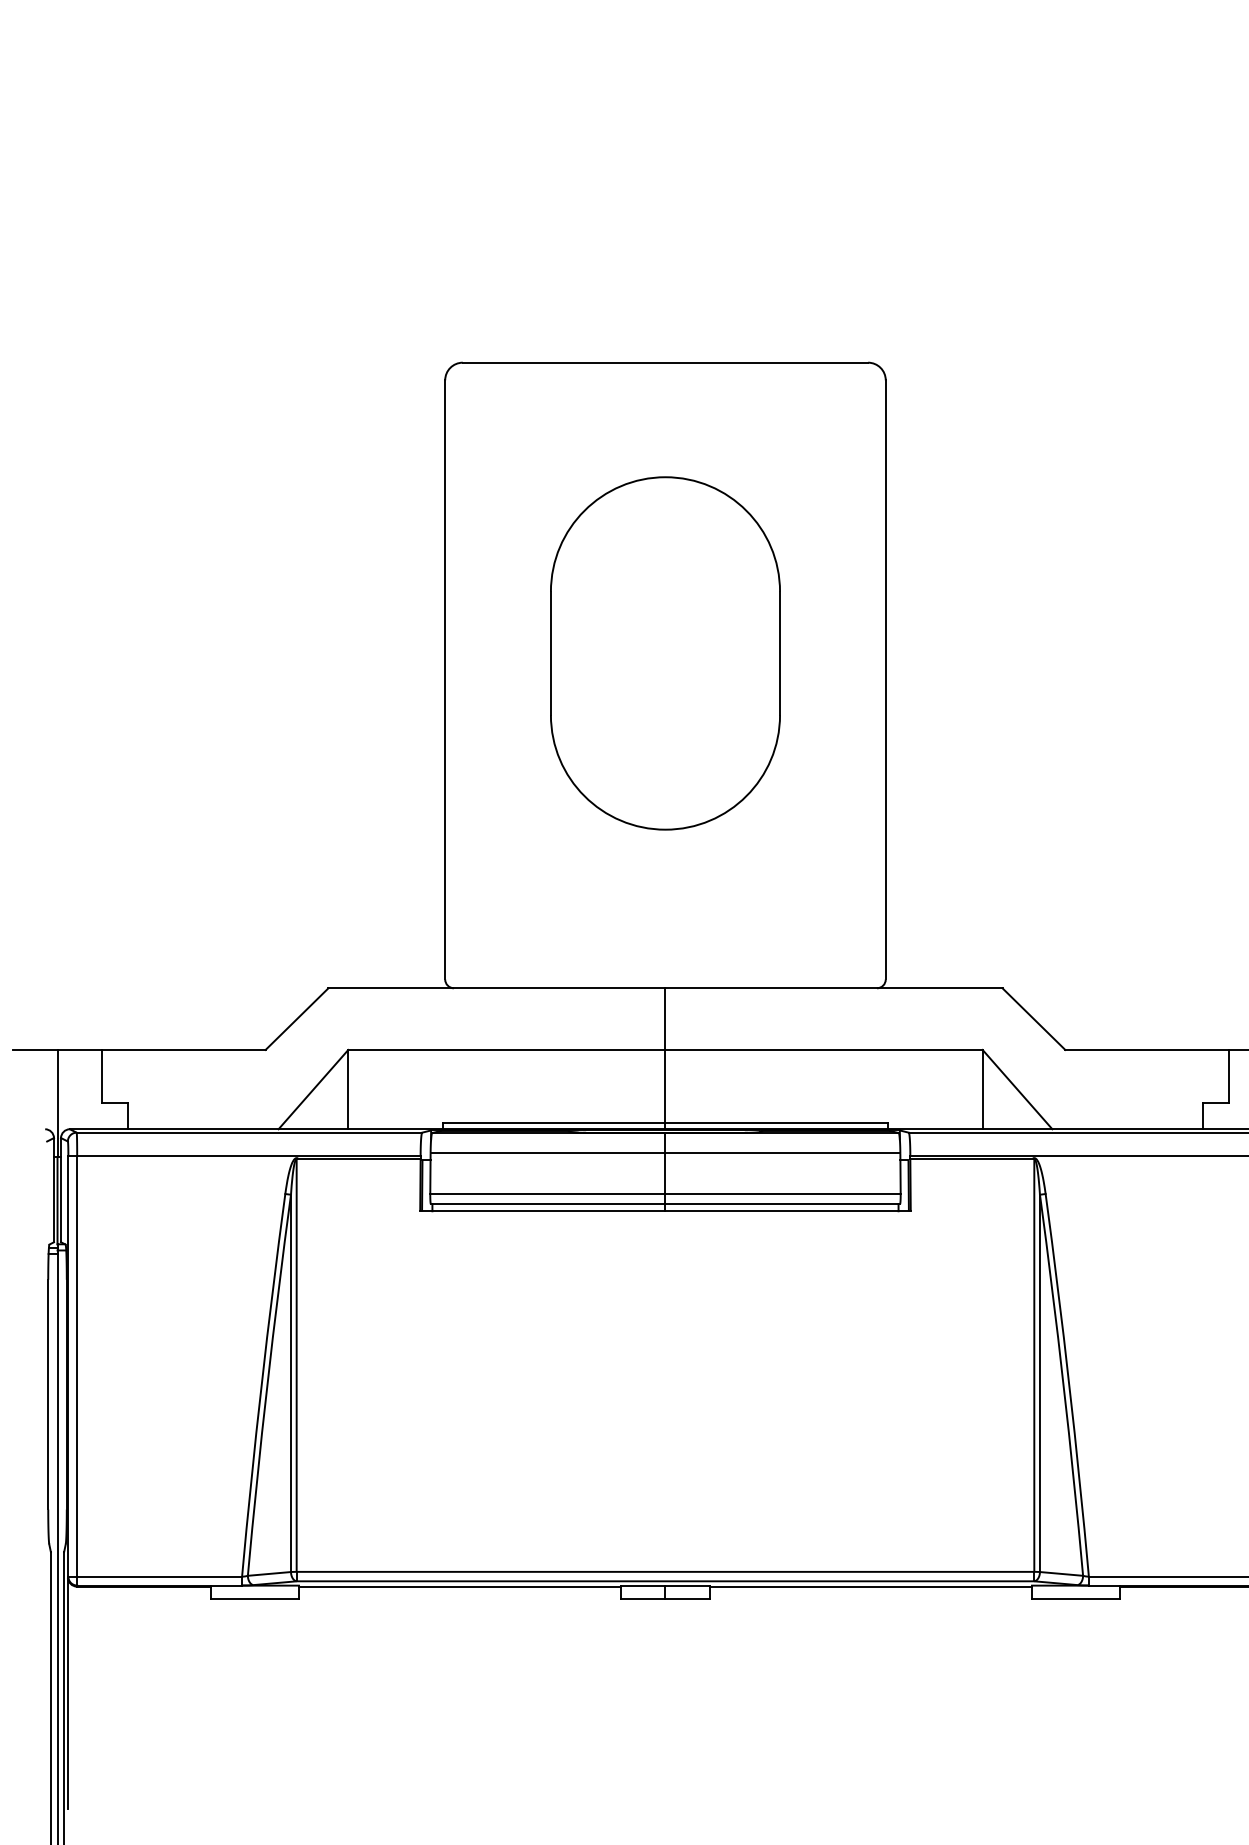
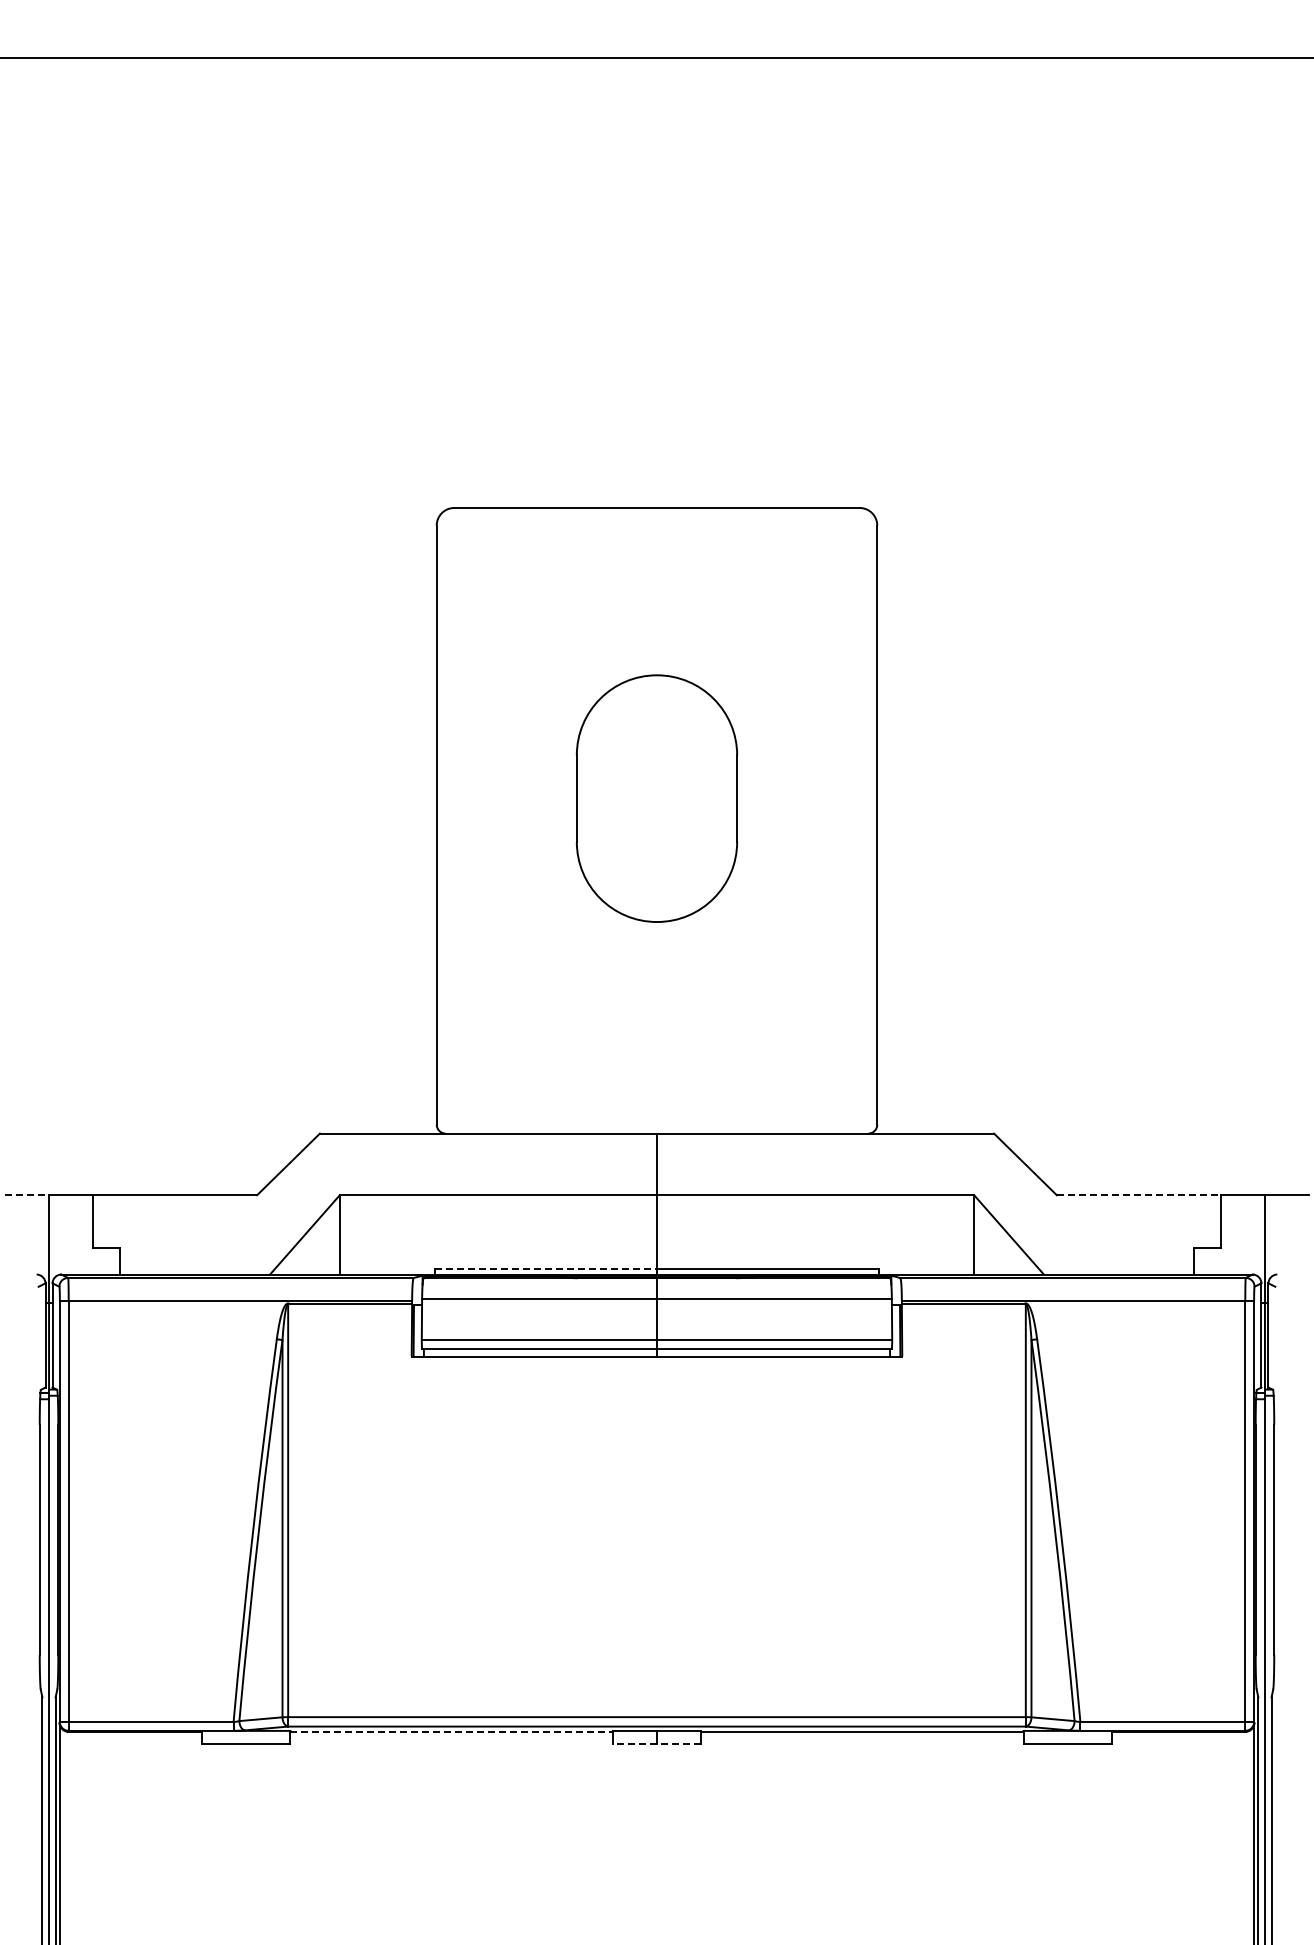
part: (664, 653) -> (656, 798), size x0.7
line: (35, 1050) -> (27, 1195), solid -> dashed
line: (1147, 1050) -> (1139, 1195), solid -> dashed
line: (554, 1123) -> (546, 1268), solid -> dashed
line: (460, 1586) -> (452, 1731), solid -> dashed
line: (664, 1599) -> (656, 1744), solid -> dashed

